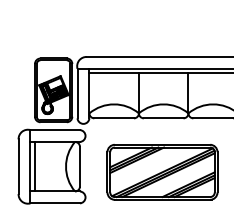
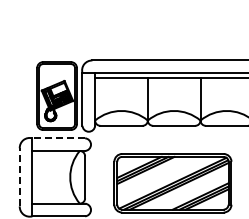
line: (54, 130) -> (58, 138), solid -> dashed
line: (18, 165) -> (19, 176), solid -> dashed
line: (35, 165) -> (37, 176), removed

